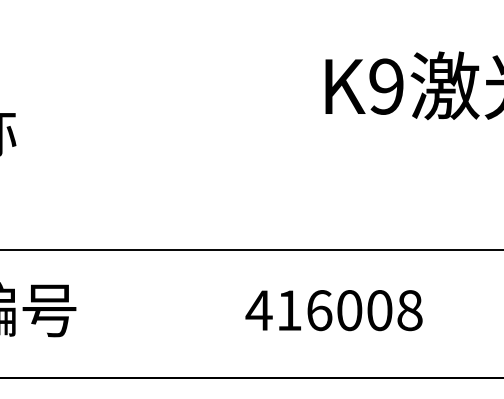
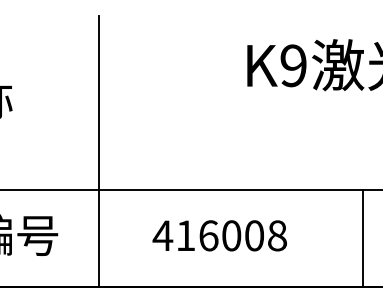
line: (129, 199) -> (98, 151), added
text: (333, 310) -> (219, 235), moved
line: (478, 314) -> (363, 238), added

